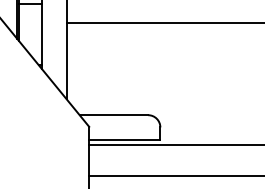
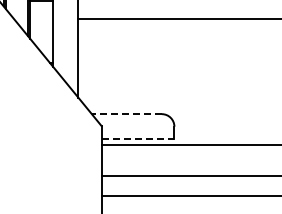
line: (113, 115) -> (126, 114), solid -> dashed
line: (125, 139) -> (138, 139), solid -> dashed

